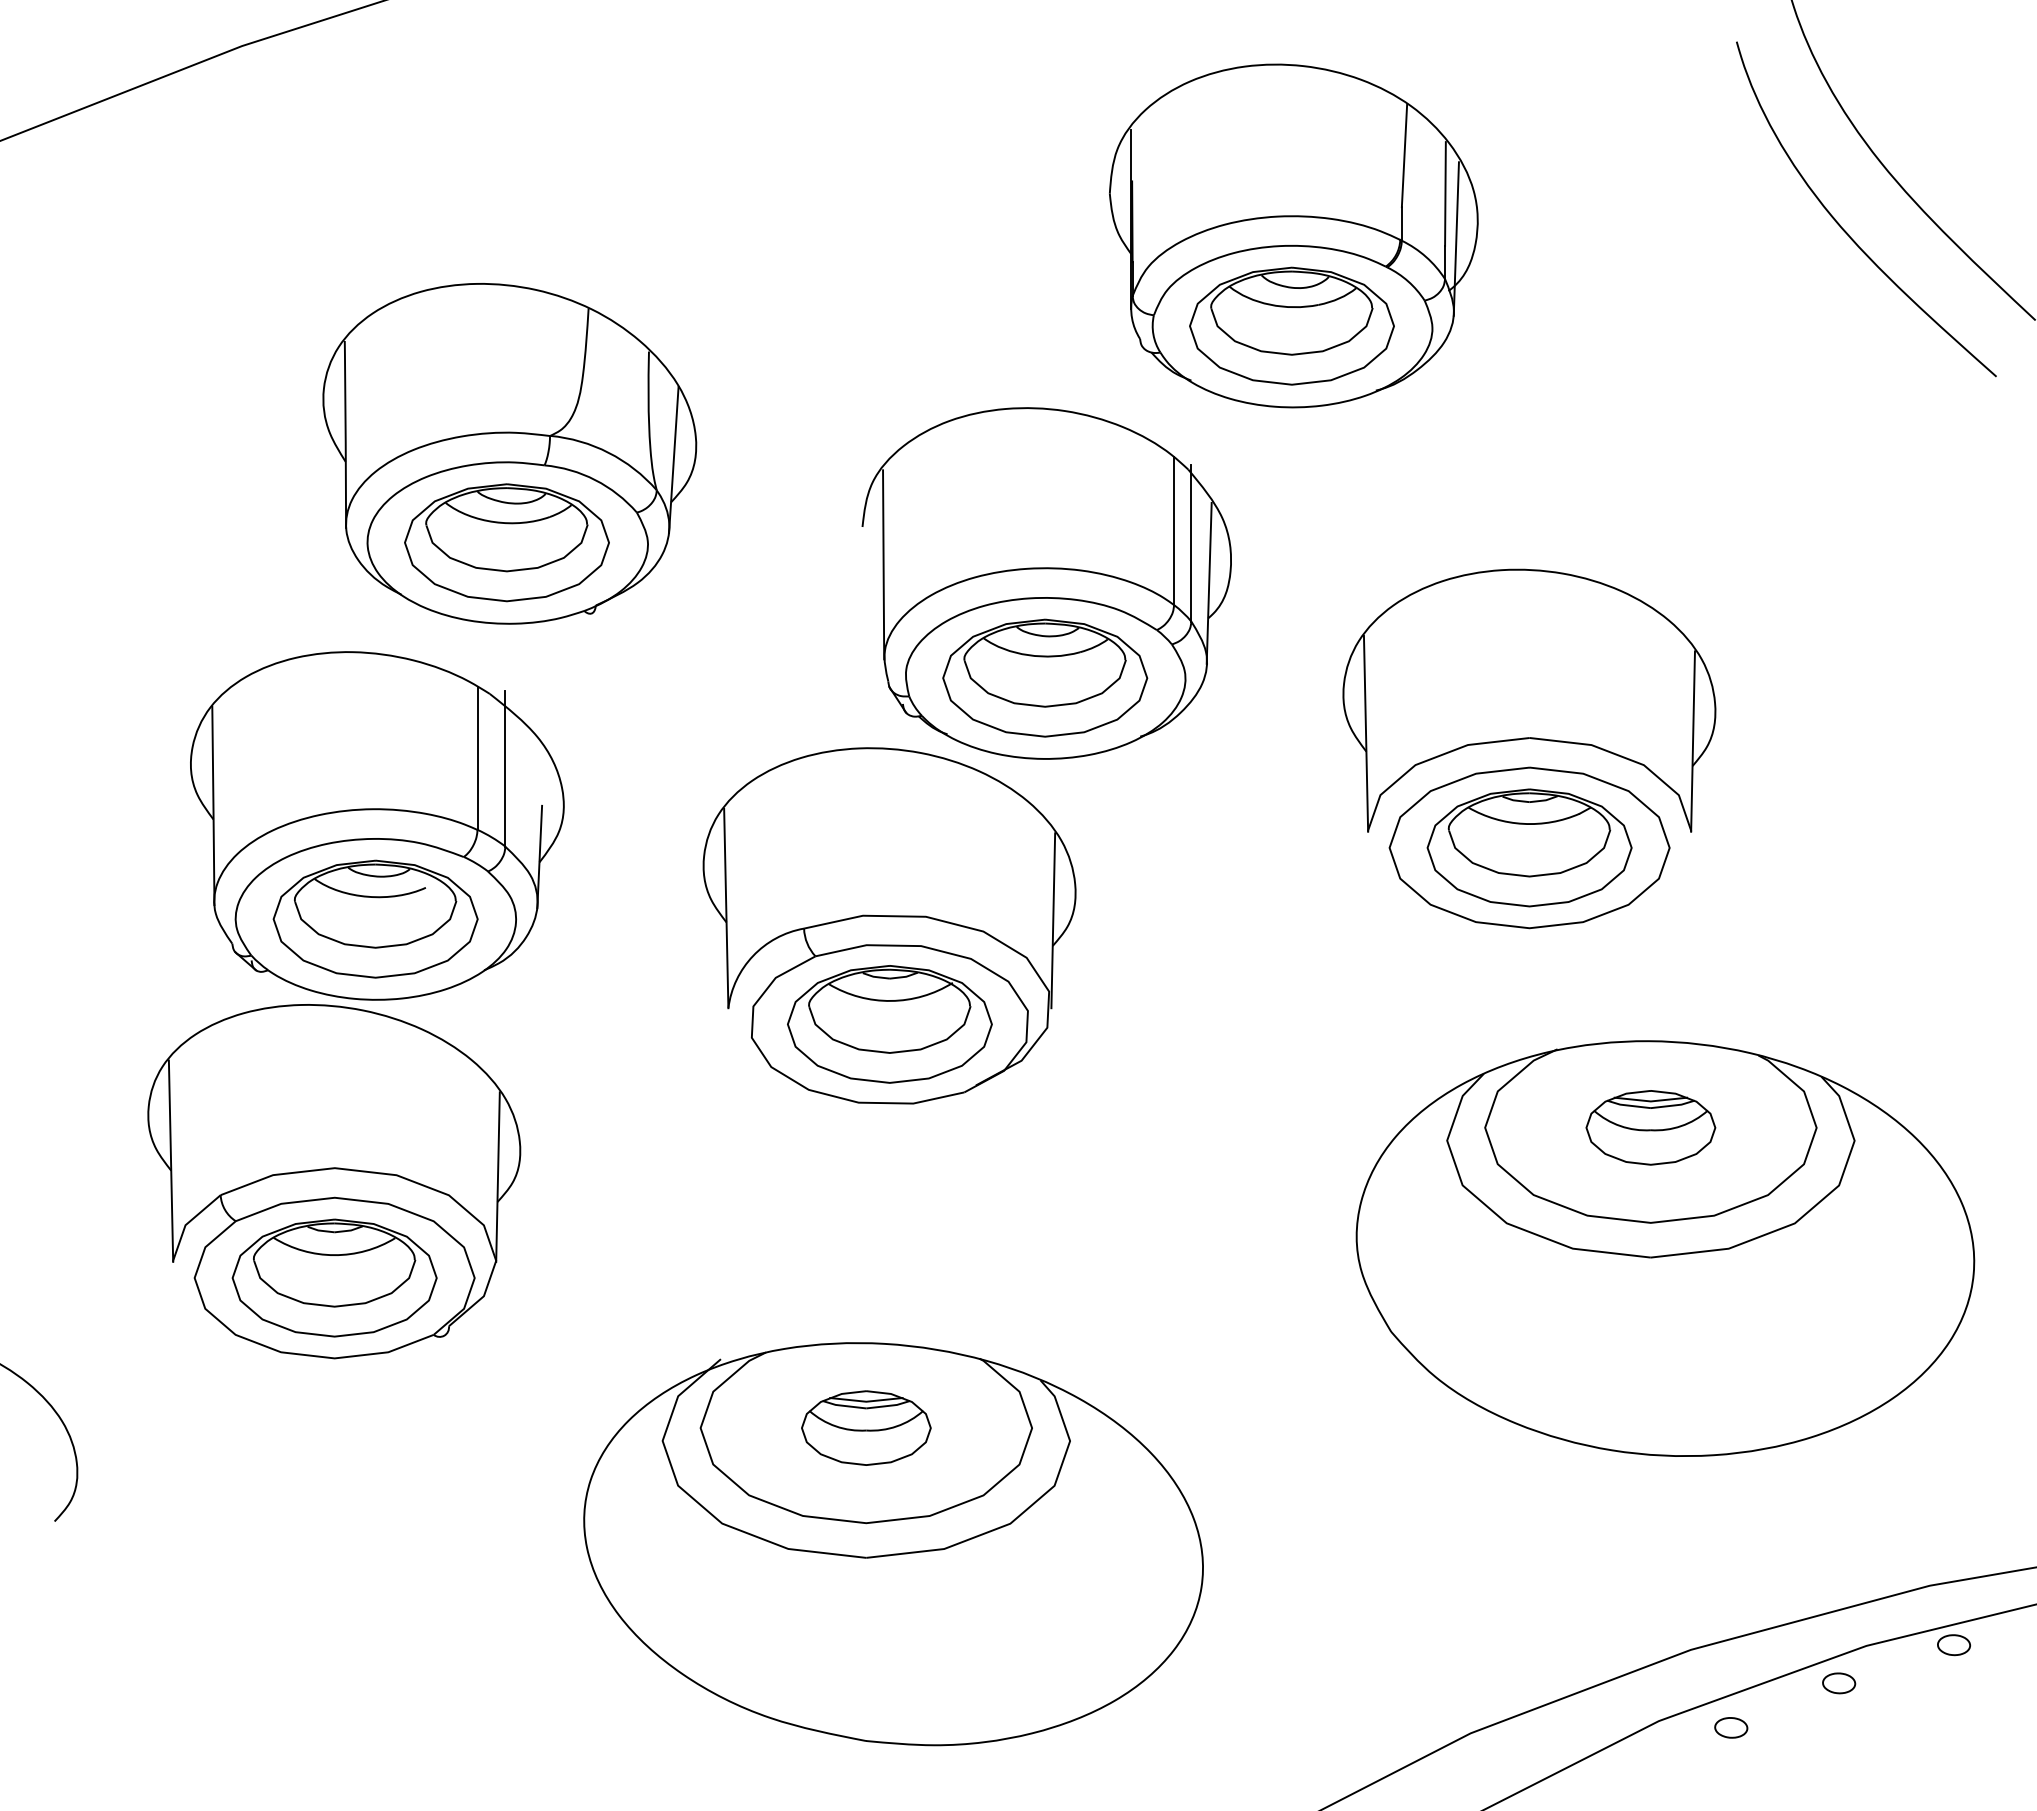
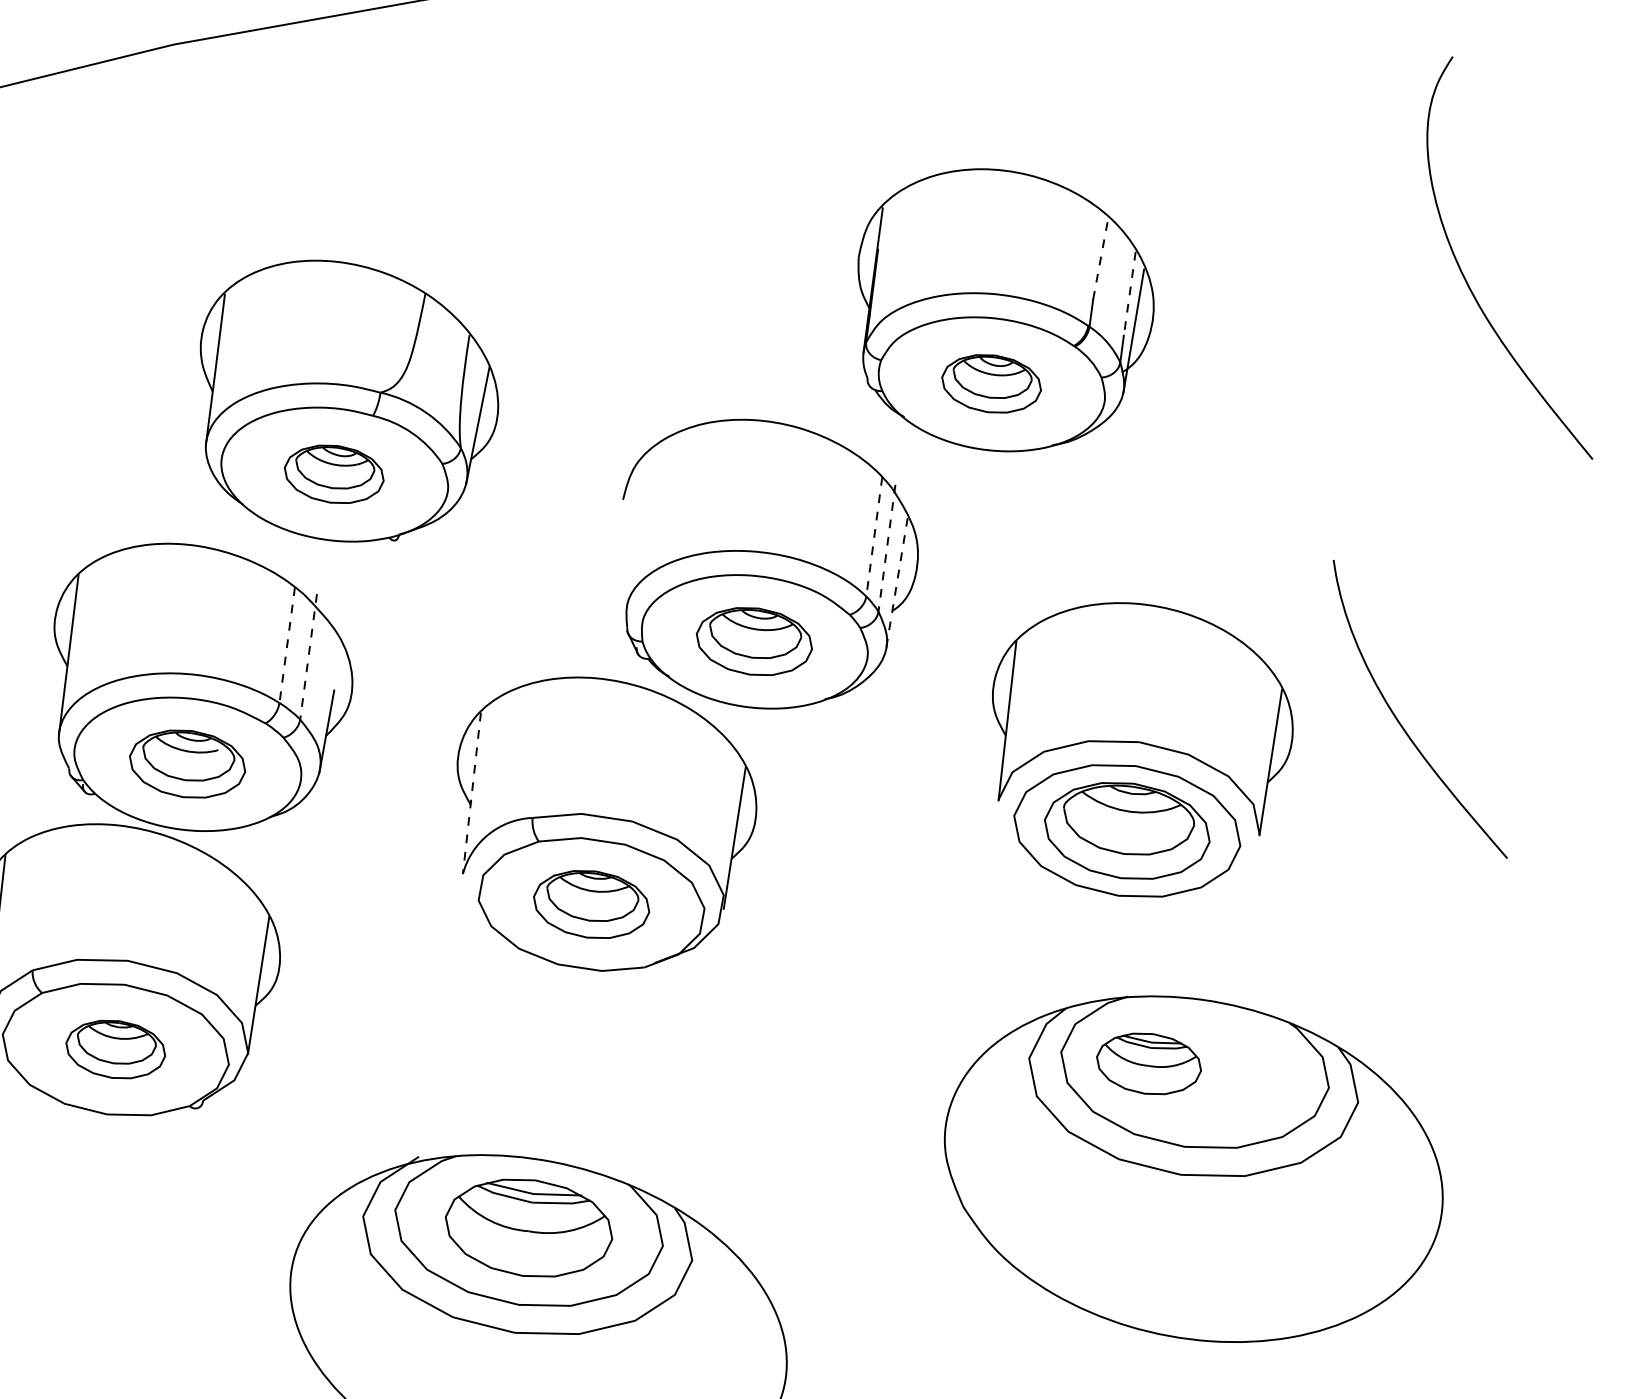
line: (1404, 155) -> (1100, 258), solid -> dashed
line: (1445, 194) -> (1129, 294), solid -> dashed
curve: (1845, 230) -> (1401, 724), moved
part: (1291, 325) -> (991, 383), size x0.6
line: (1174, 531) -> (874, 537), solid -> dashed
part: (506, 542) -> (333, 474), size x0.6
line: (1191, 543) -> (887, 548), solid -> dashed
line: (883, 564) -> (635, 532), removed
line: (1209, 582) -> (897, 582), solid -> dashed
part: (1045, 677) -> (754, 641), size x0.7
line: (477, 758) -> (287, 645), solid -> dashed
line: (505, 768) -> (308, 656), solid -> dashed
line: (726, 908) -> (472, 793), solid -> dashed
part: (375, 918) -> (187, 763), size x0.7
part: (889, 1024) -> (591, 904), size x0.7
part: (1650, 1127) -> (1148, 1063), moved
part: (334, 1277) -> (115, 1049), size x0.6
part: (866, 1427) -> (529, 1227), size x1.6

